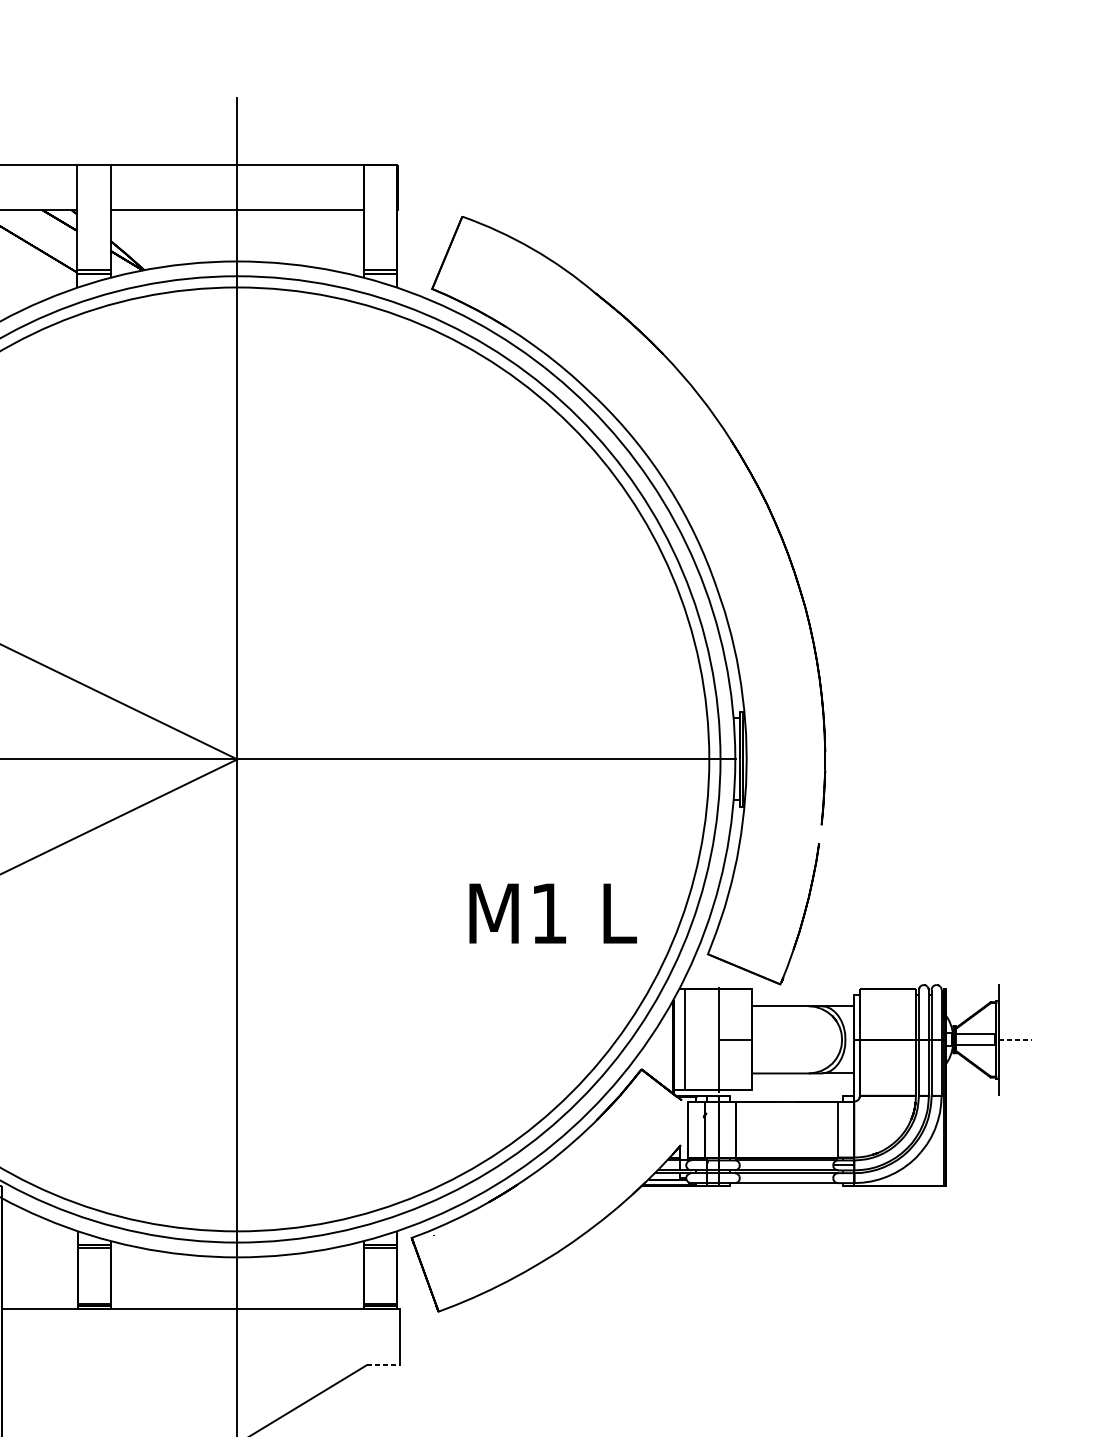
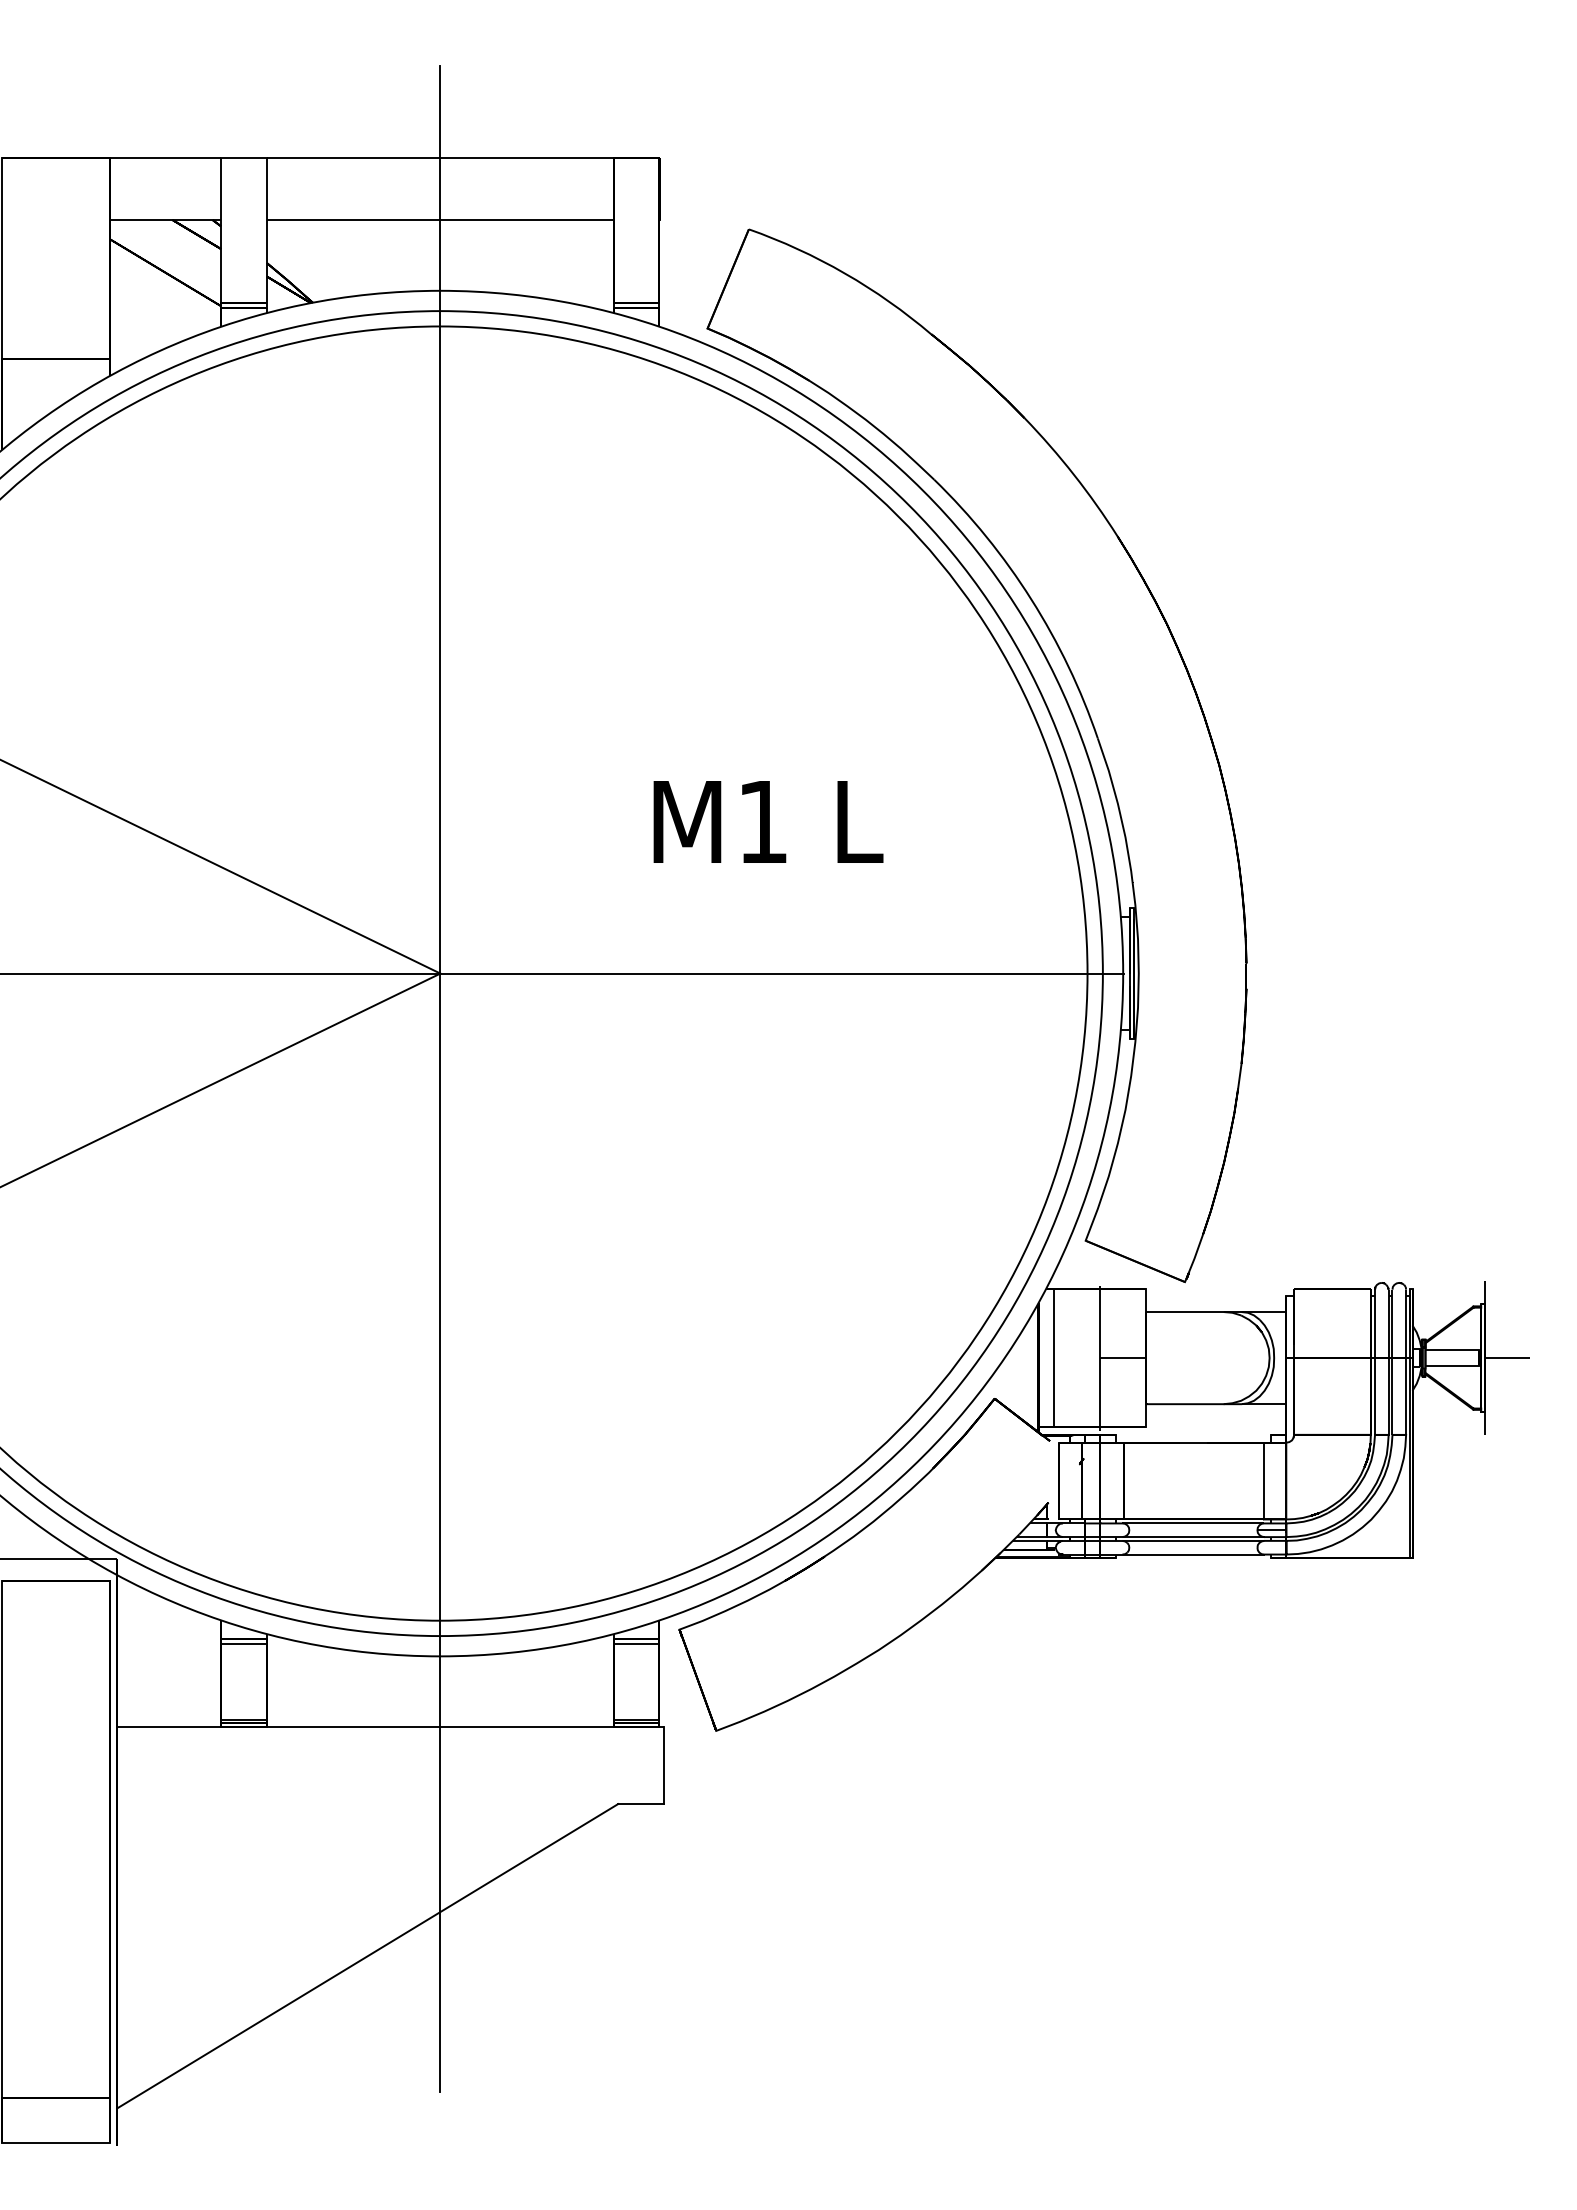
line: (820, 833) -> (1239, 1075), added
text: (553, 913) -> (768, 821), moved
line: (1014, 1040) -> (1505, 1358), dashed -> solid
line: (383, 1365) -> (640, 1804), dashed -> solid

